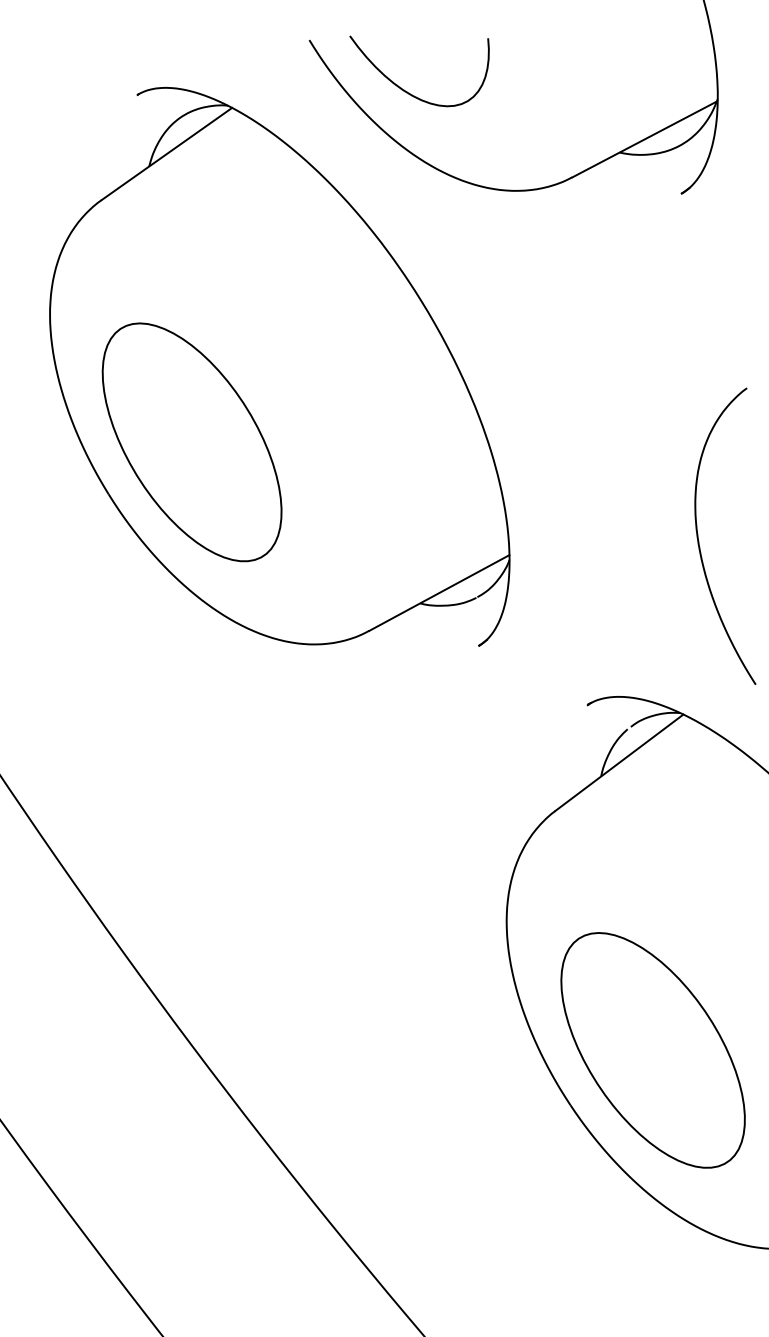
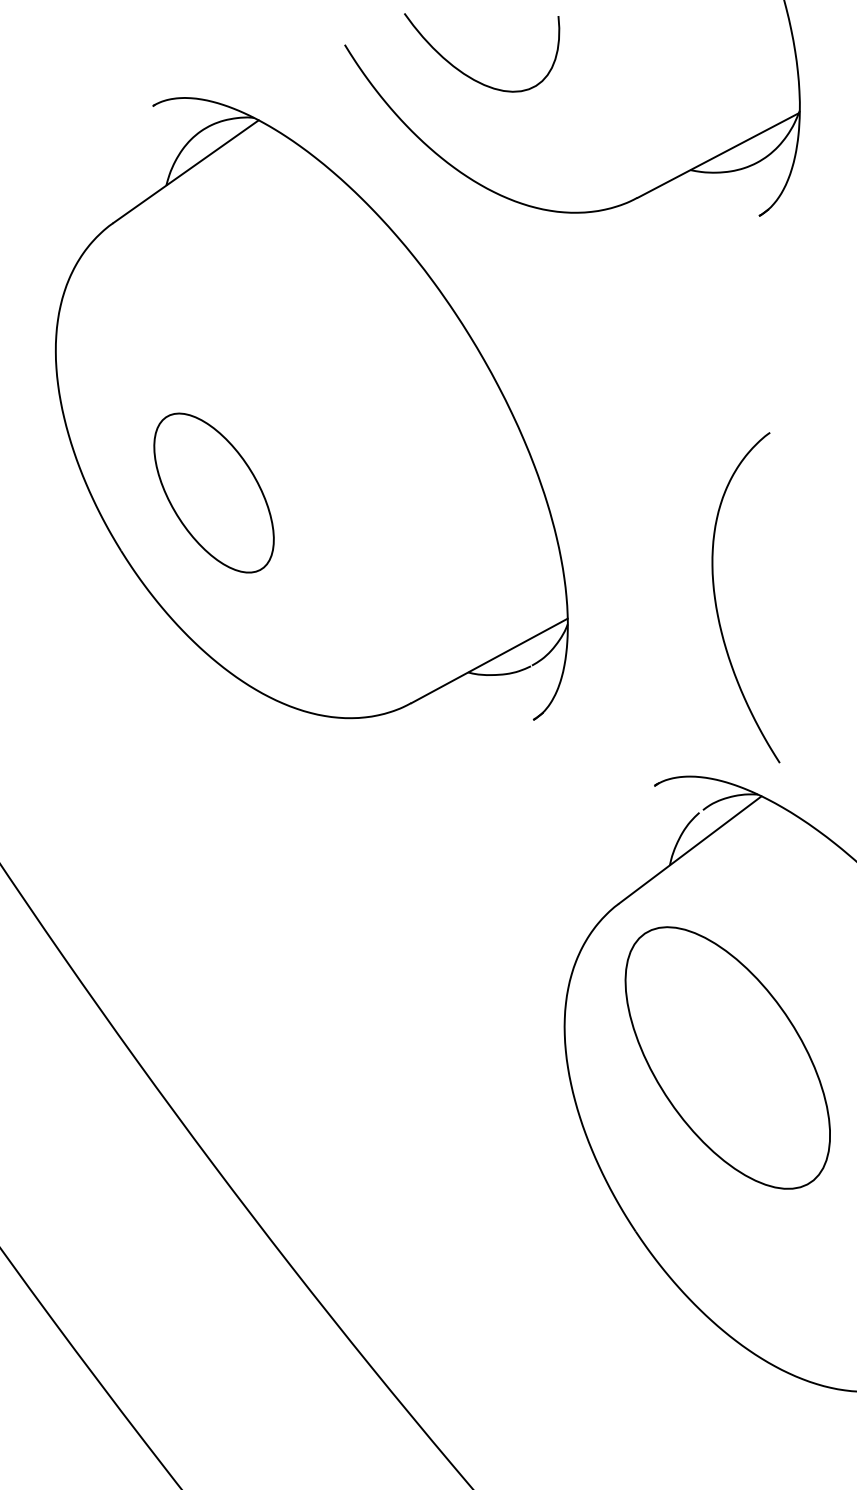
curve: (409, 92) -> (470, 76), moved
part: (191, 442) -> (213, 493), size x0.6
curve: (699, 541) -> (717, 603), moved
part: (652, 1050) -> (727, 1058), moved

